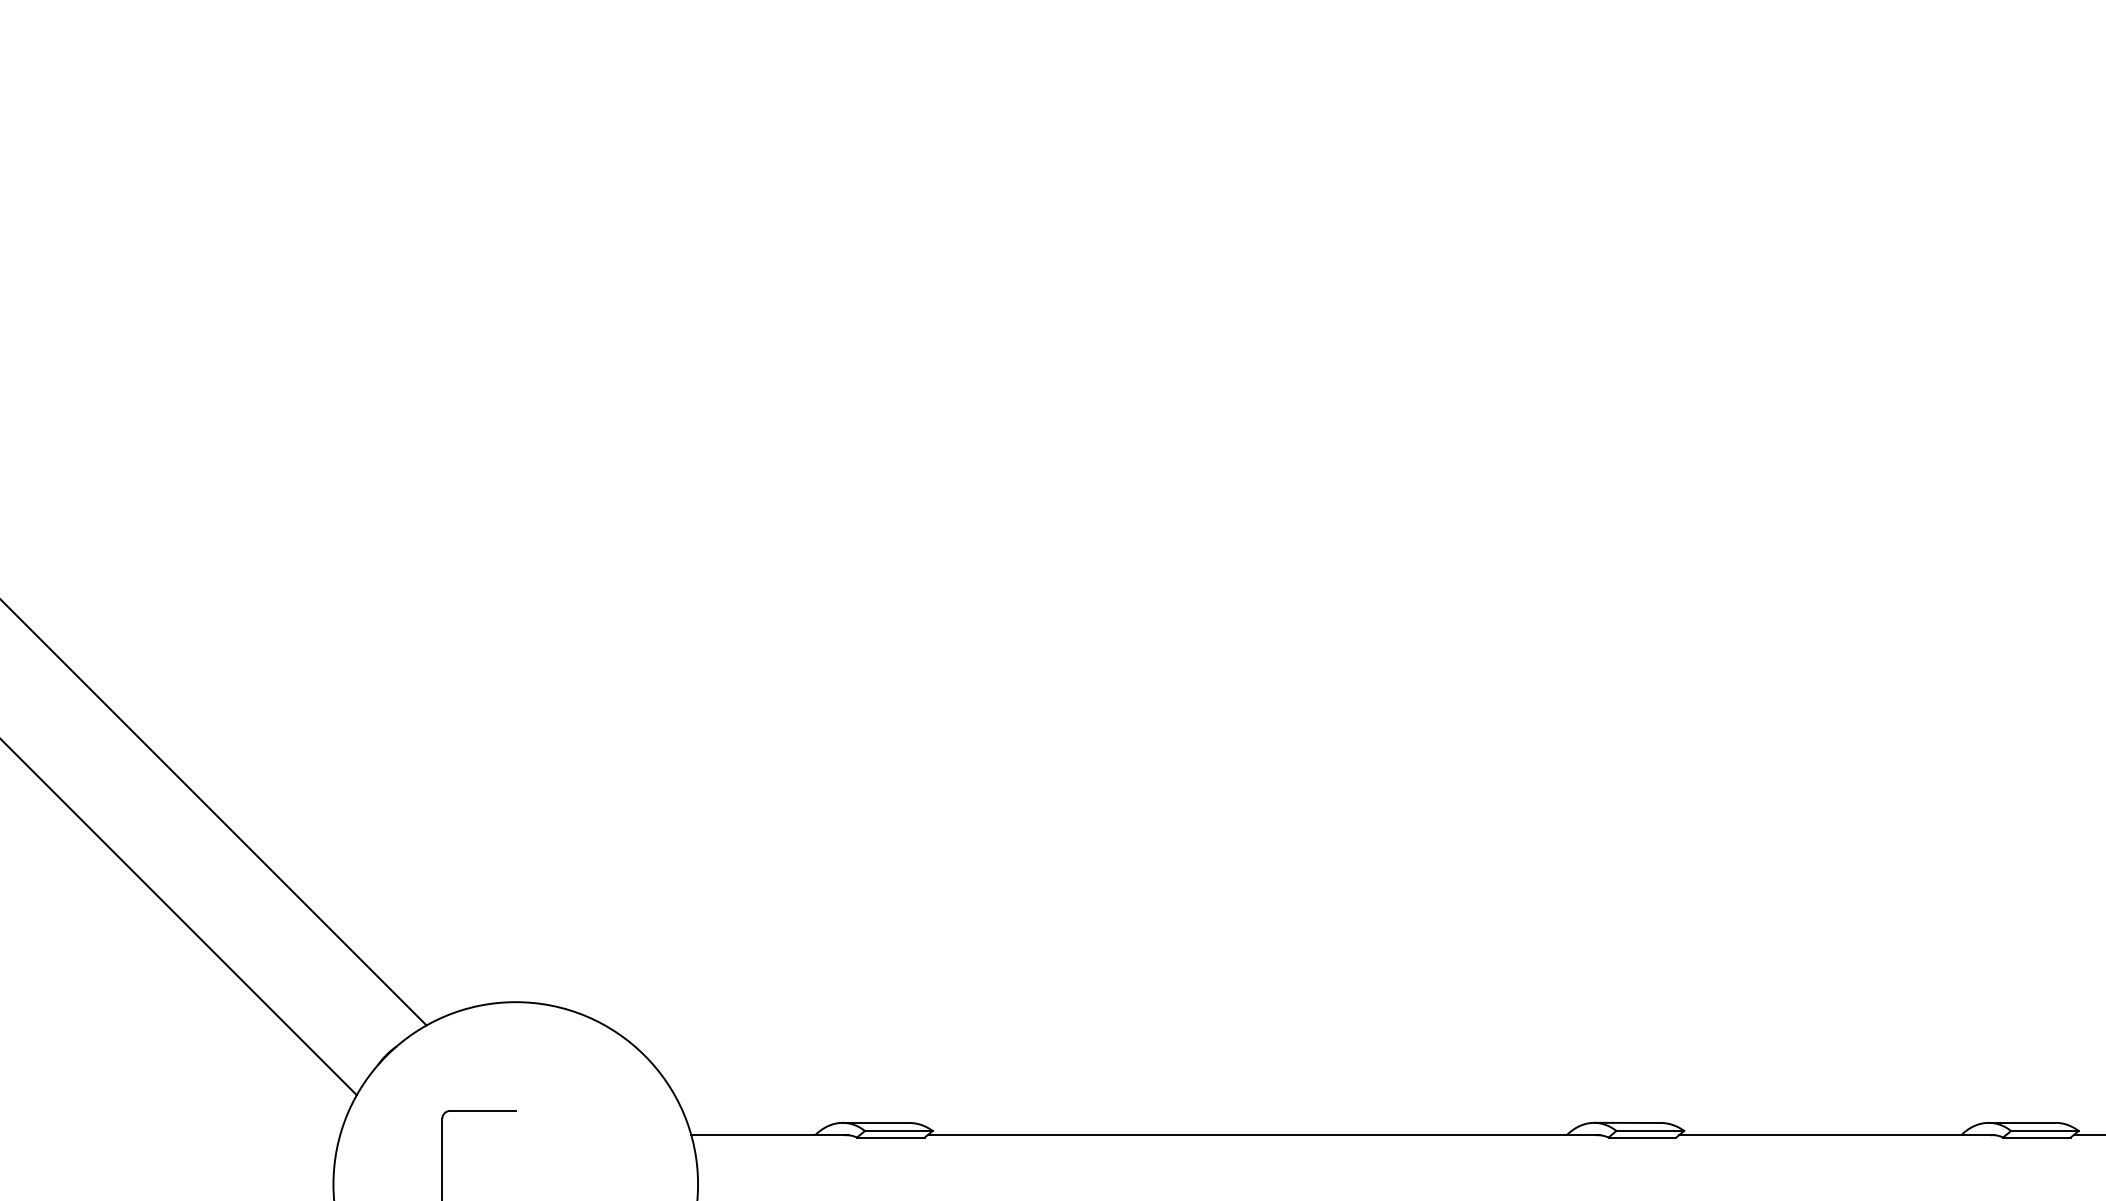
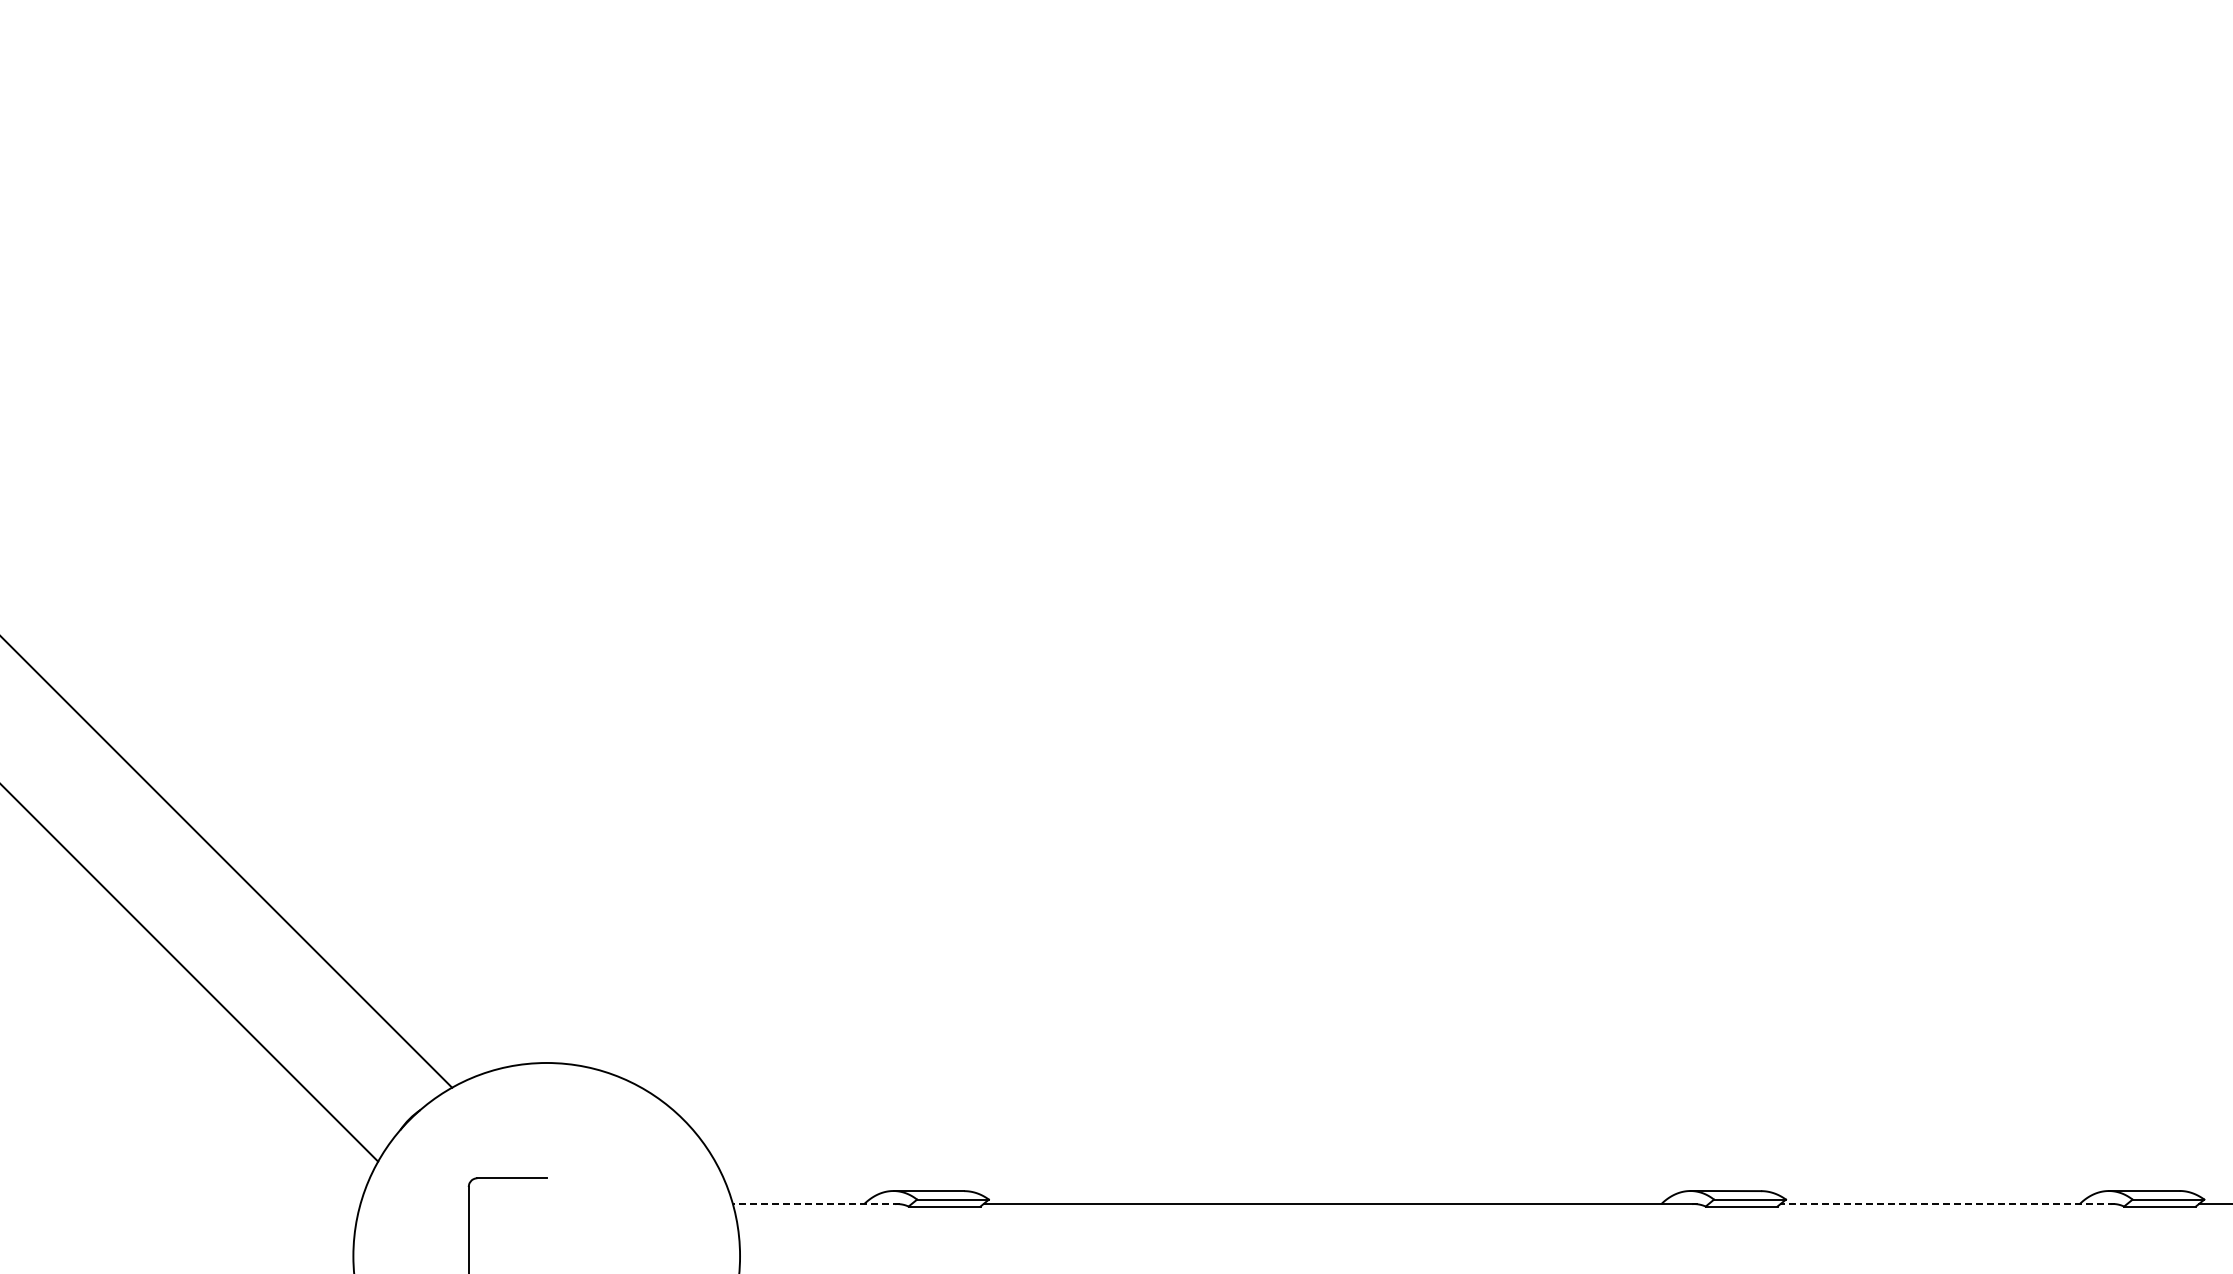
line: (769, 1135) -> (815, 1204), solid -> dashed
line: (1836, 1135) -> (1947, 1204), solid -> dashed

